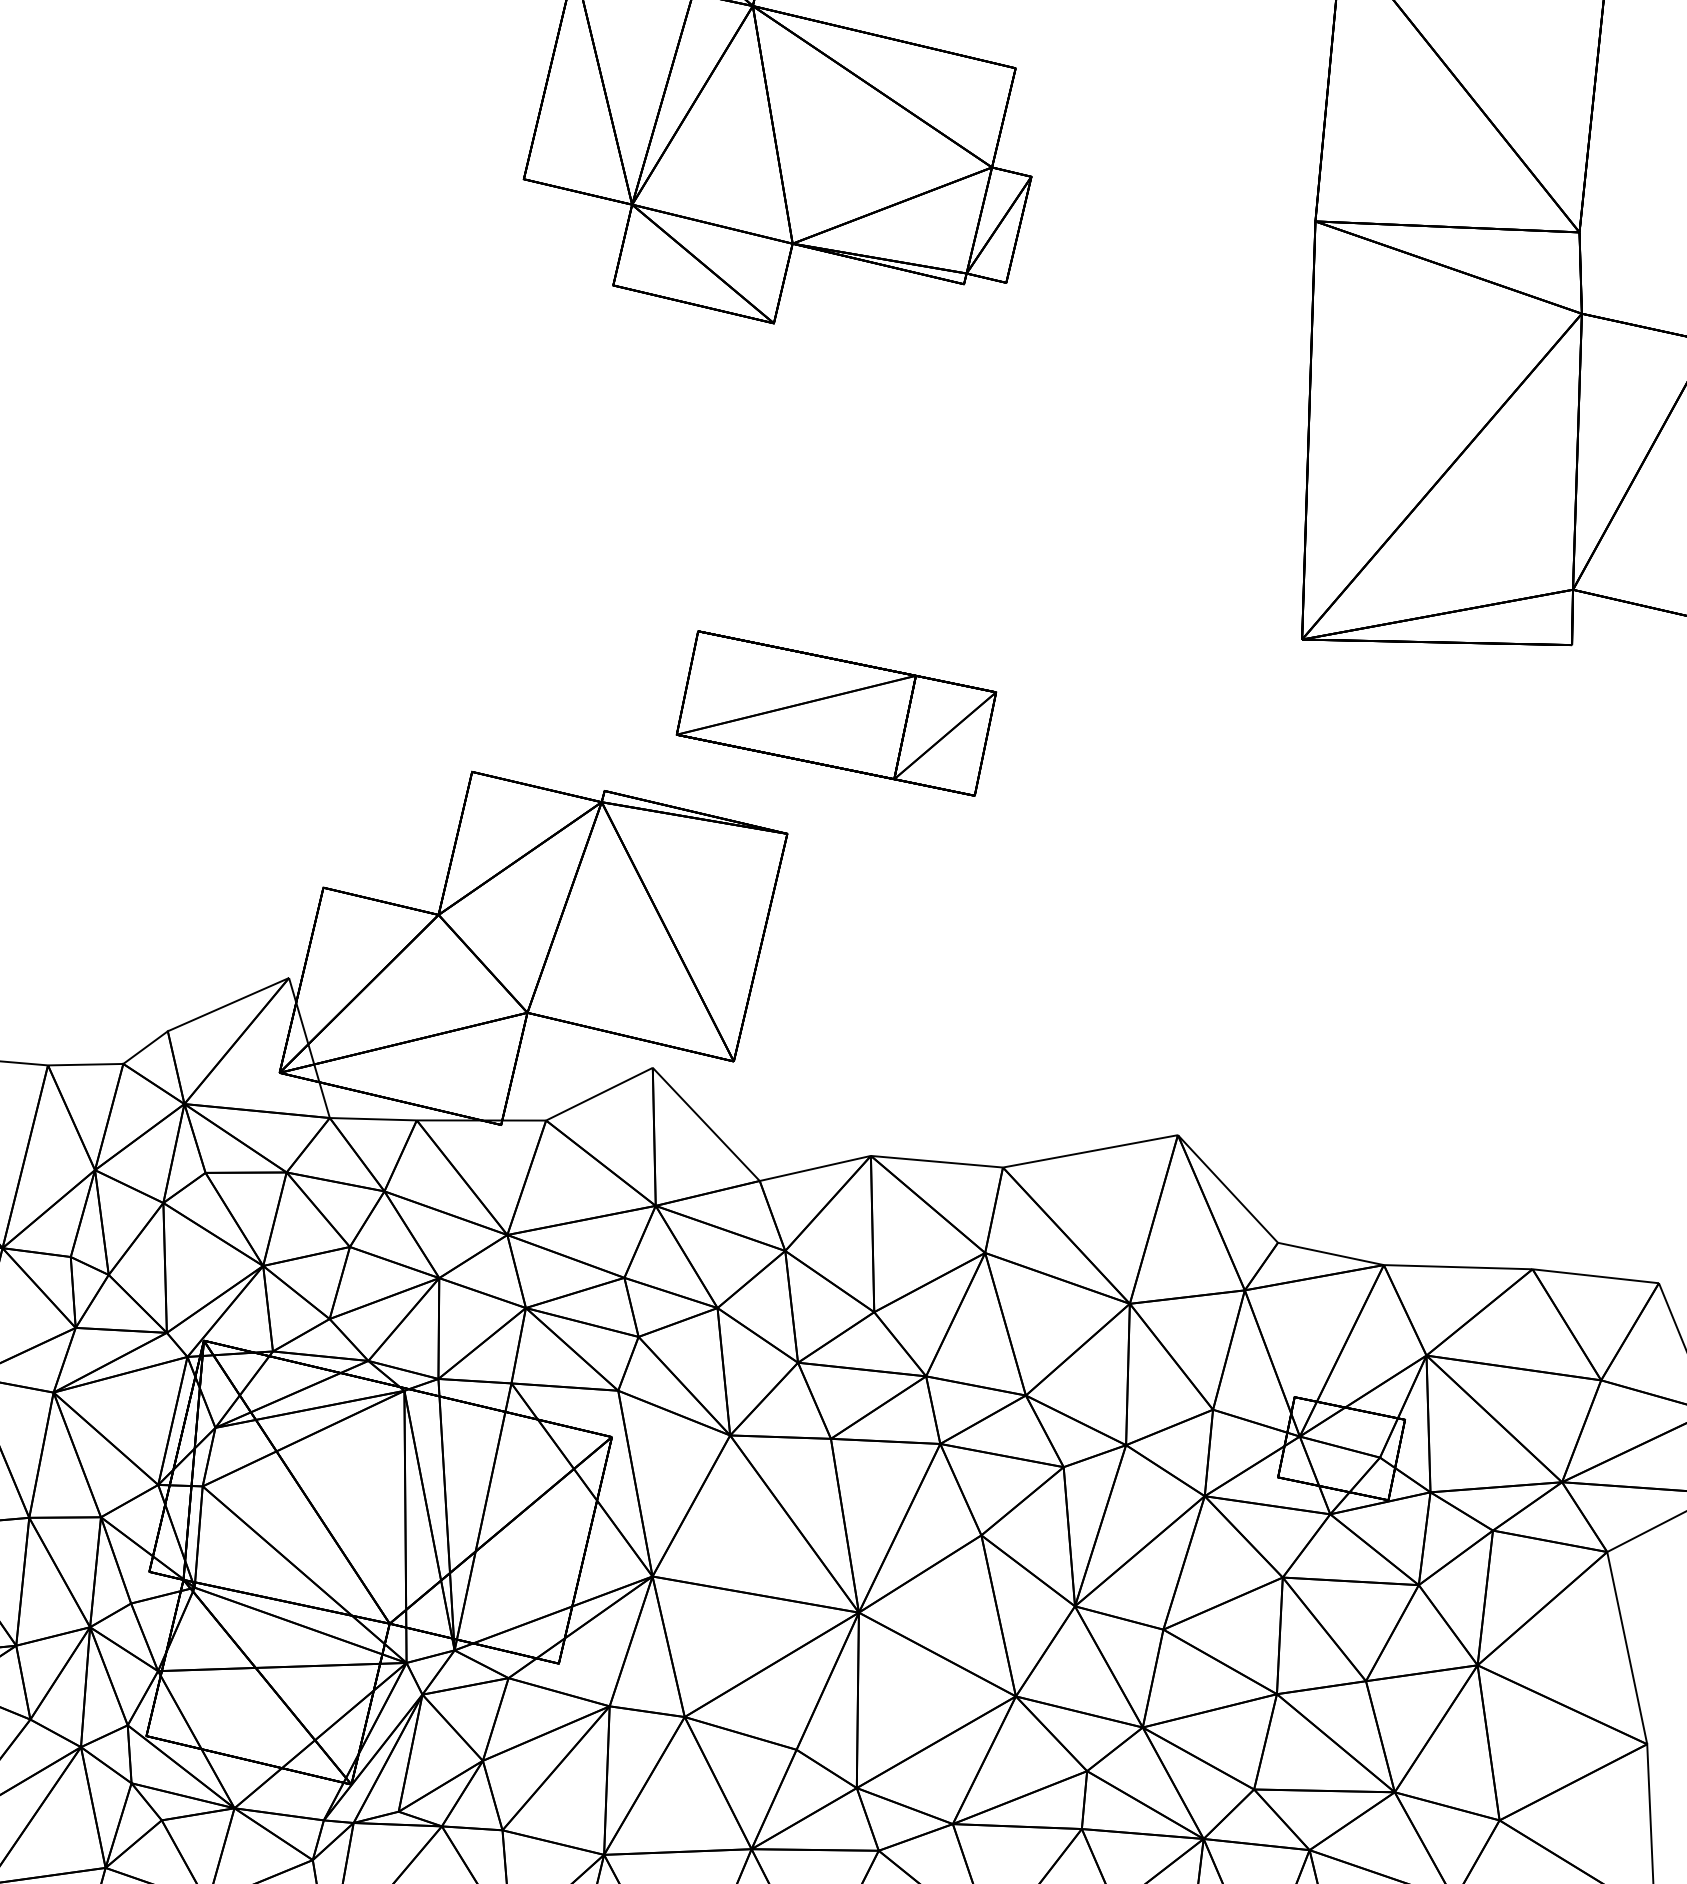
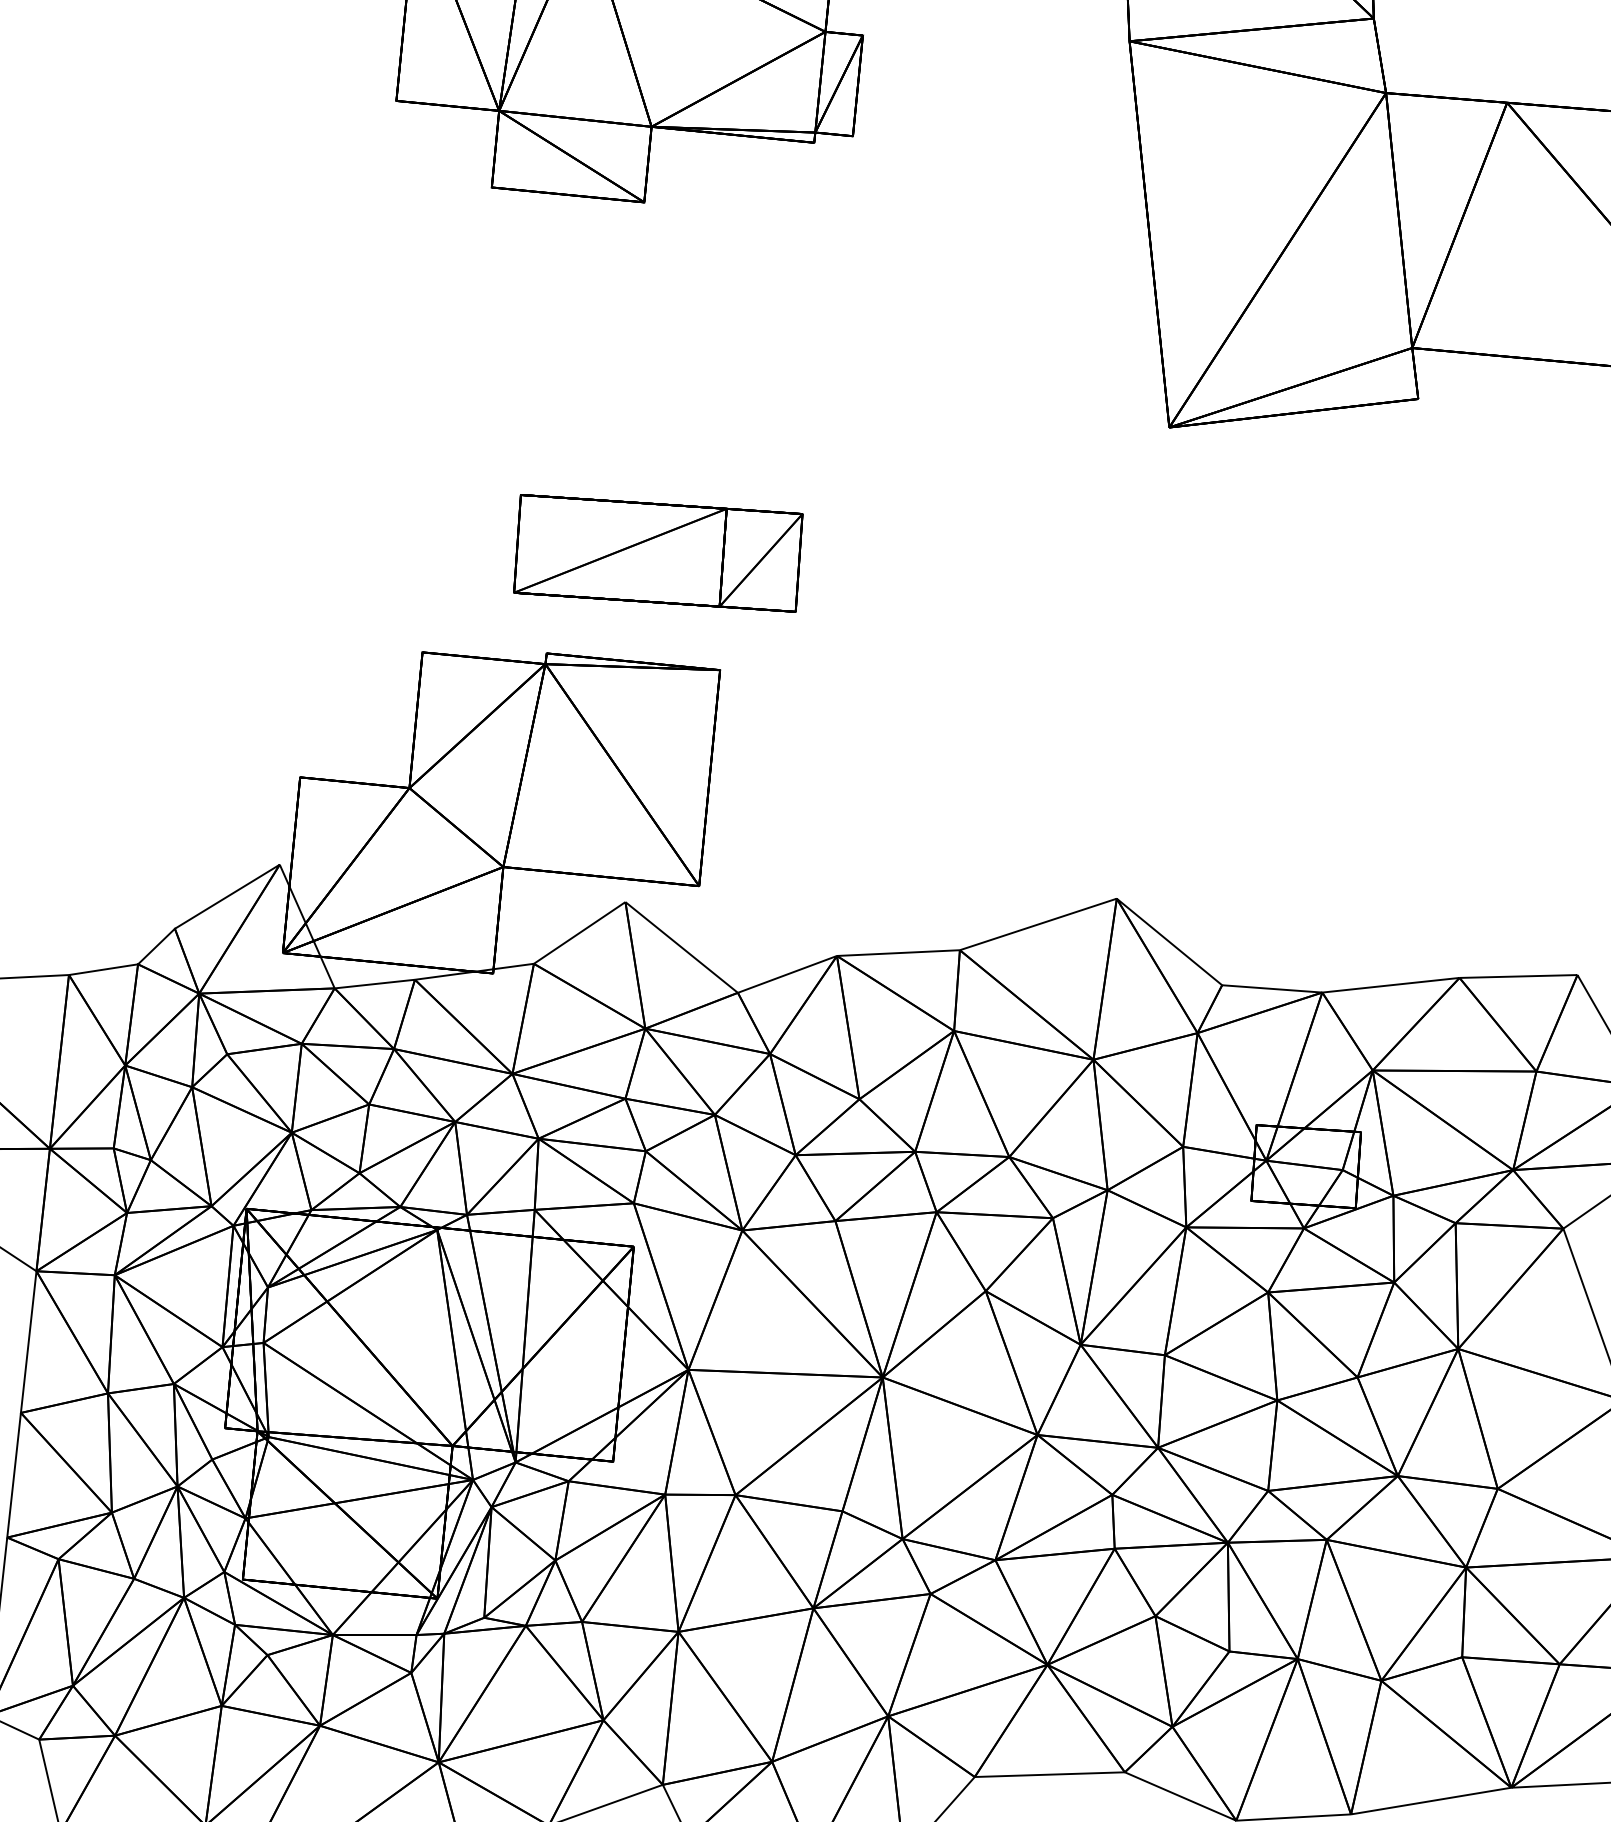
part: (836, 713) -> (658, 553), moved

